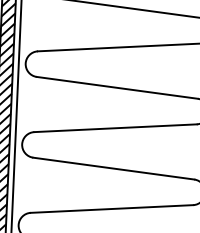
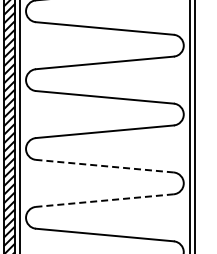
line: (113, 168) -> (104, 166), solid -> dashed
line: (111, 208) -> (104, 200), solid -> dashed

